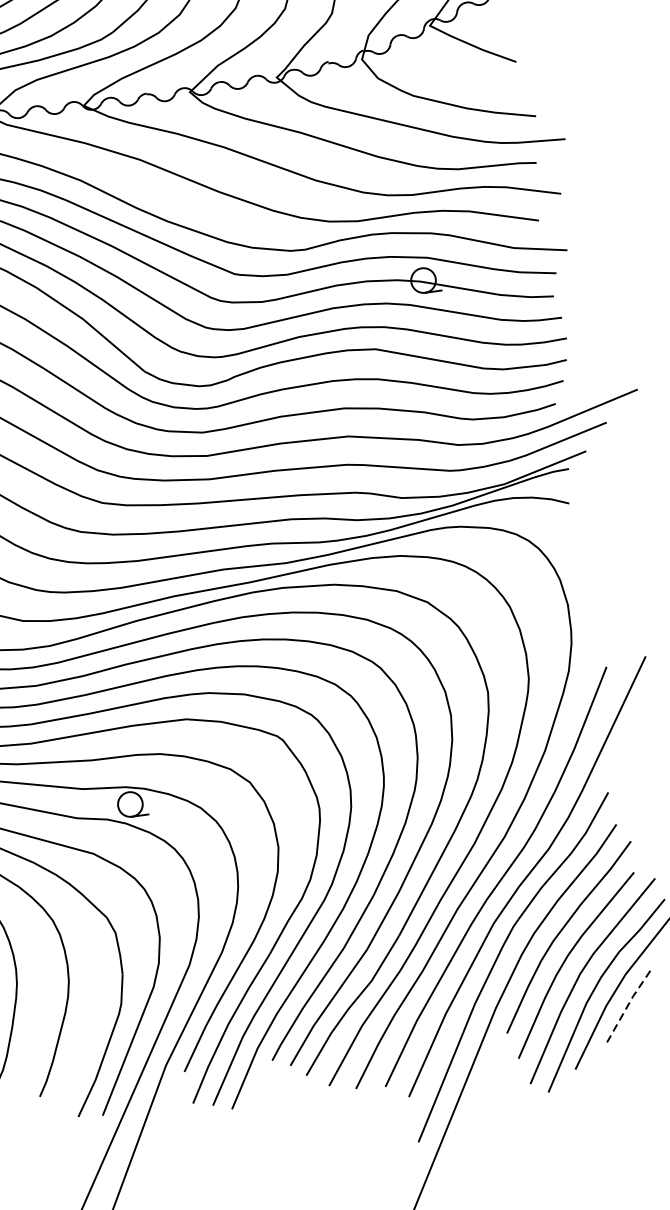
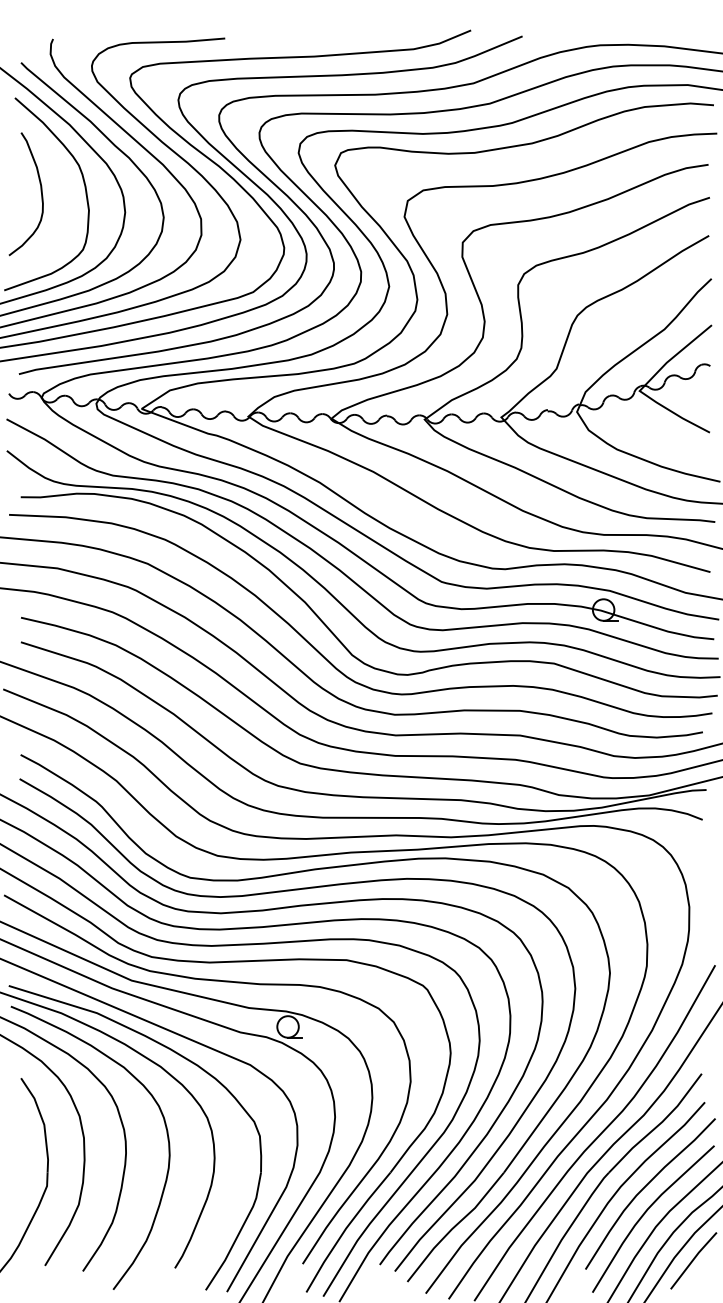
line: (628, 1005) -> (693, 1259), dashed -> solid

